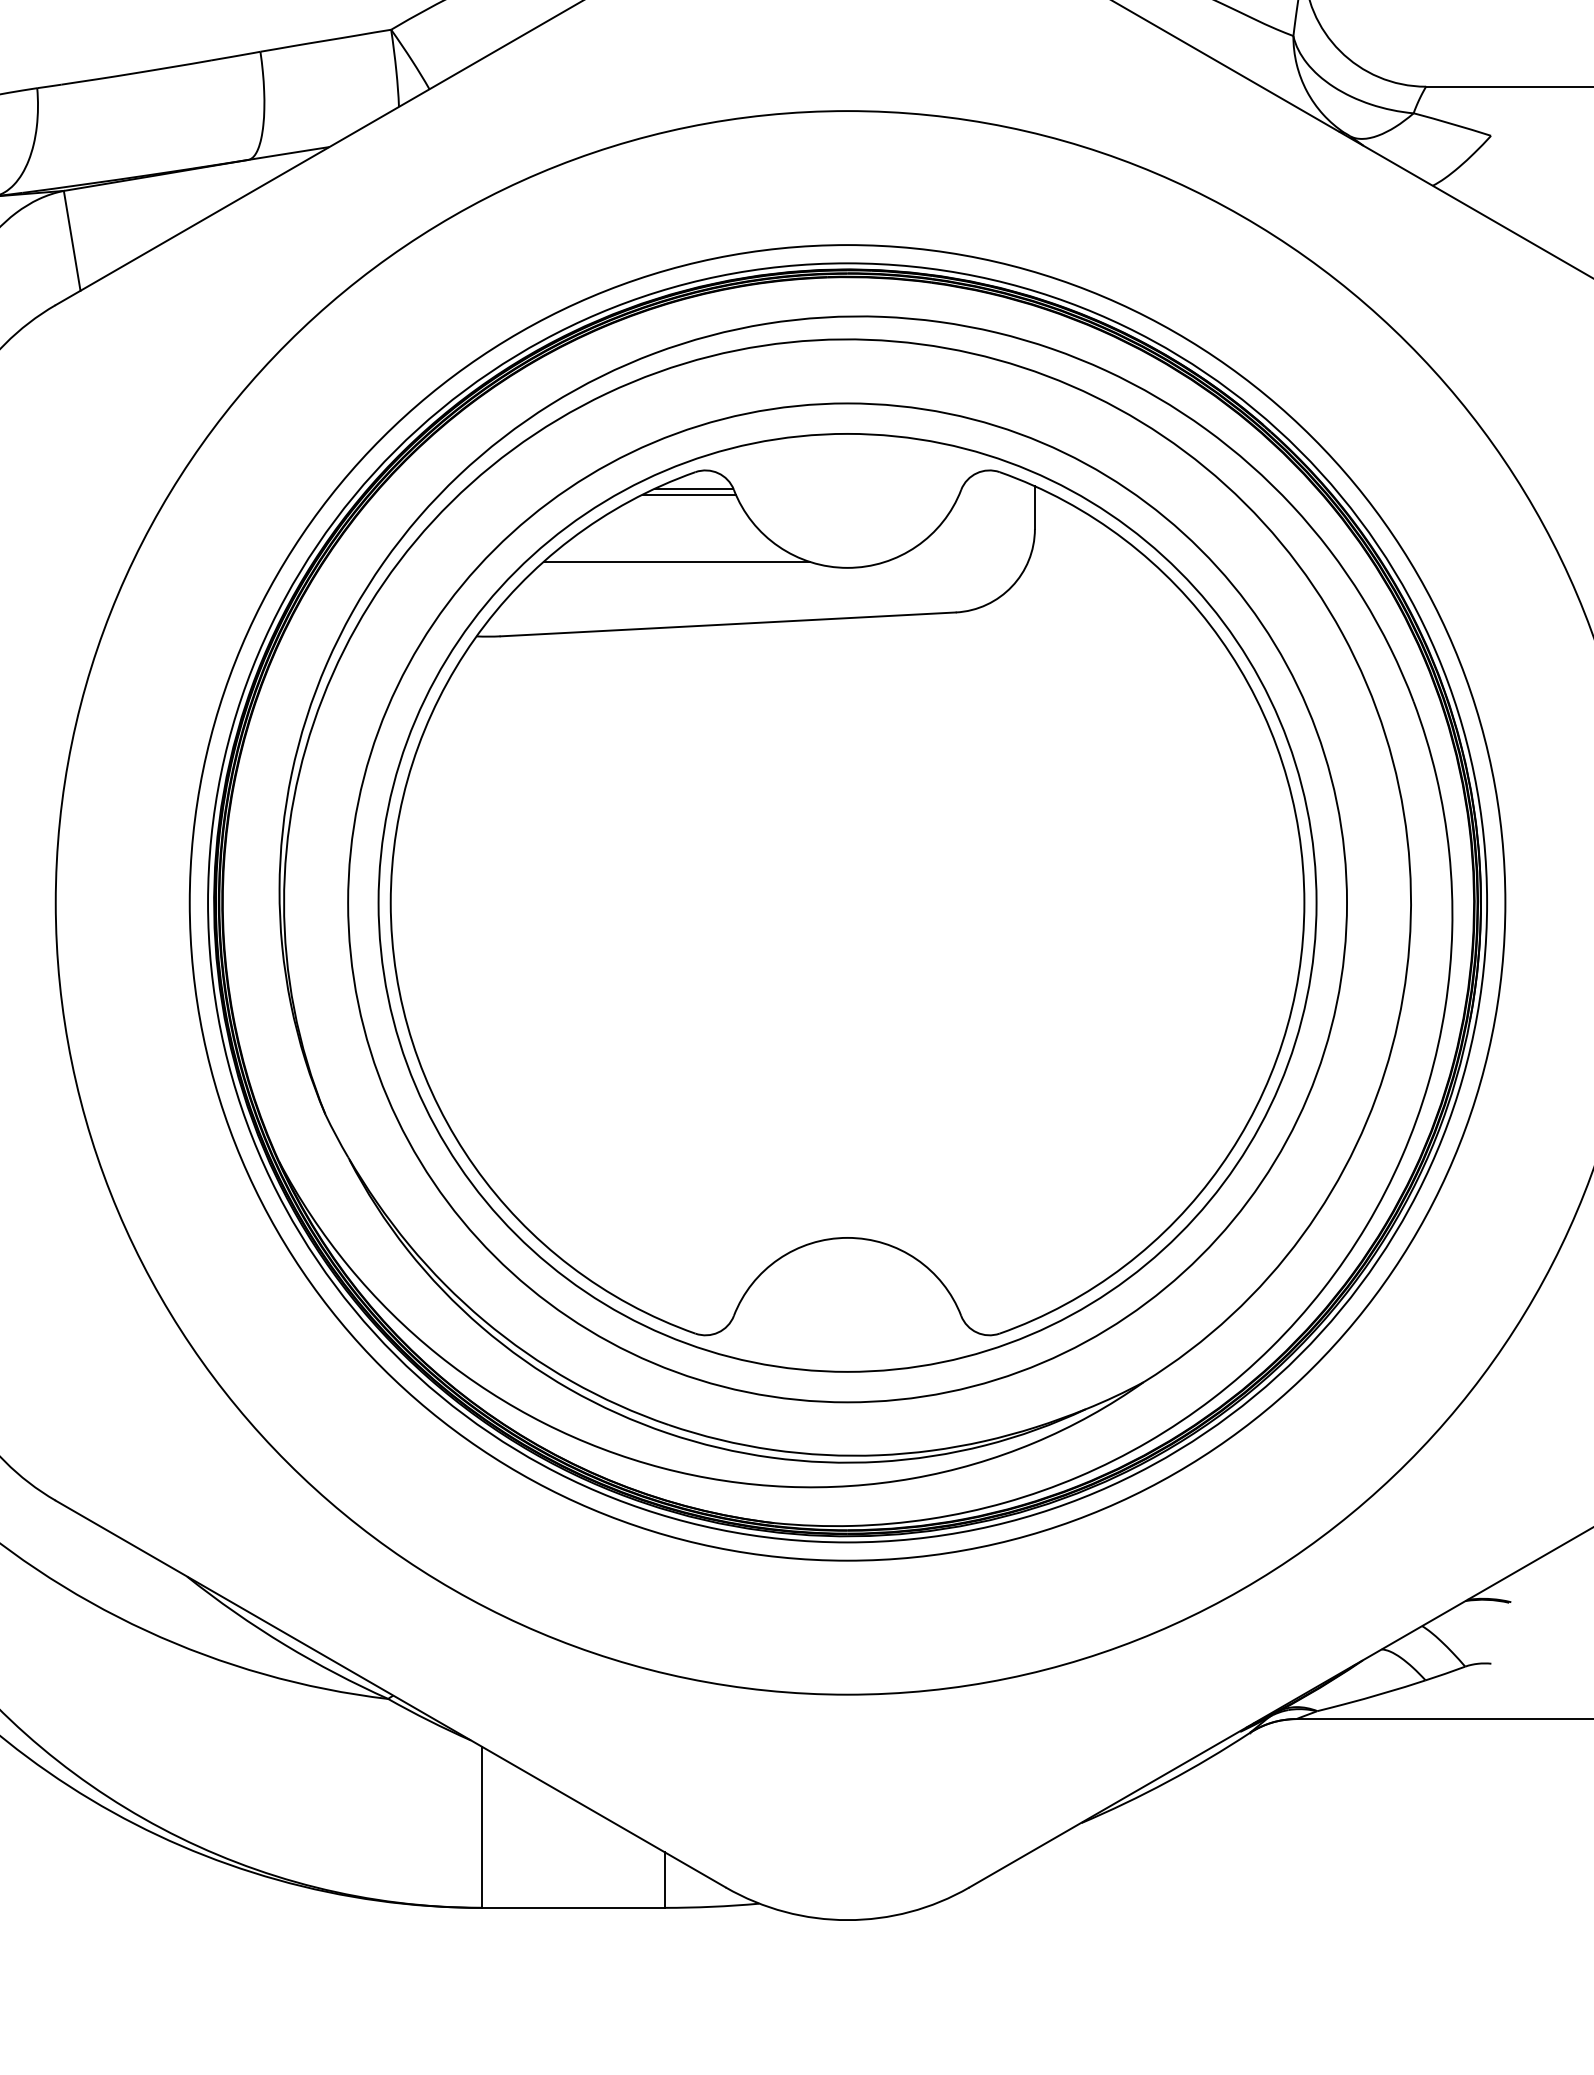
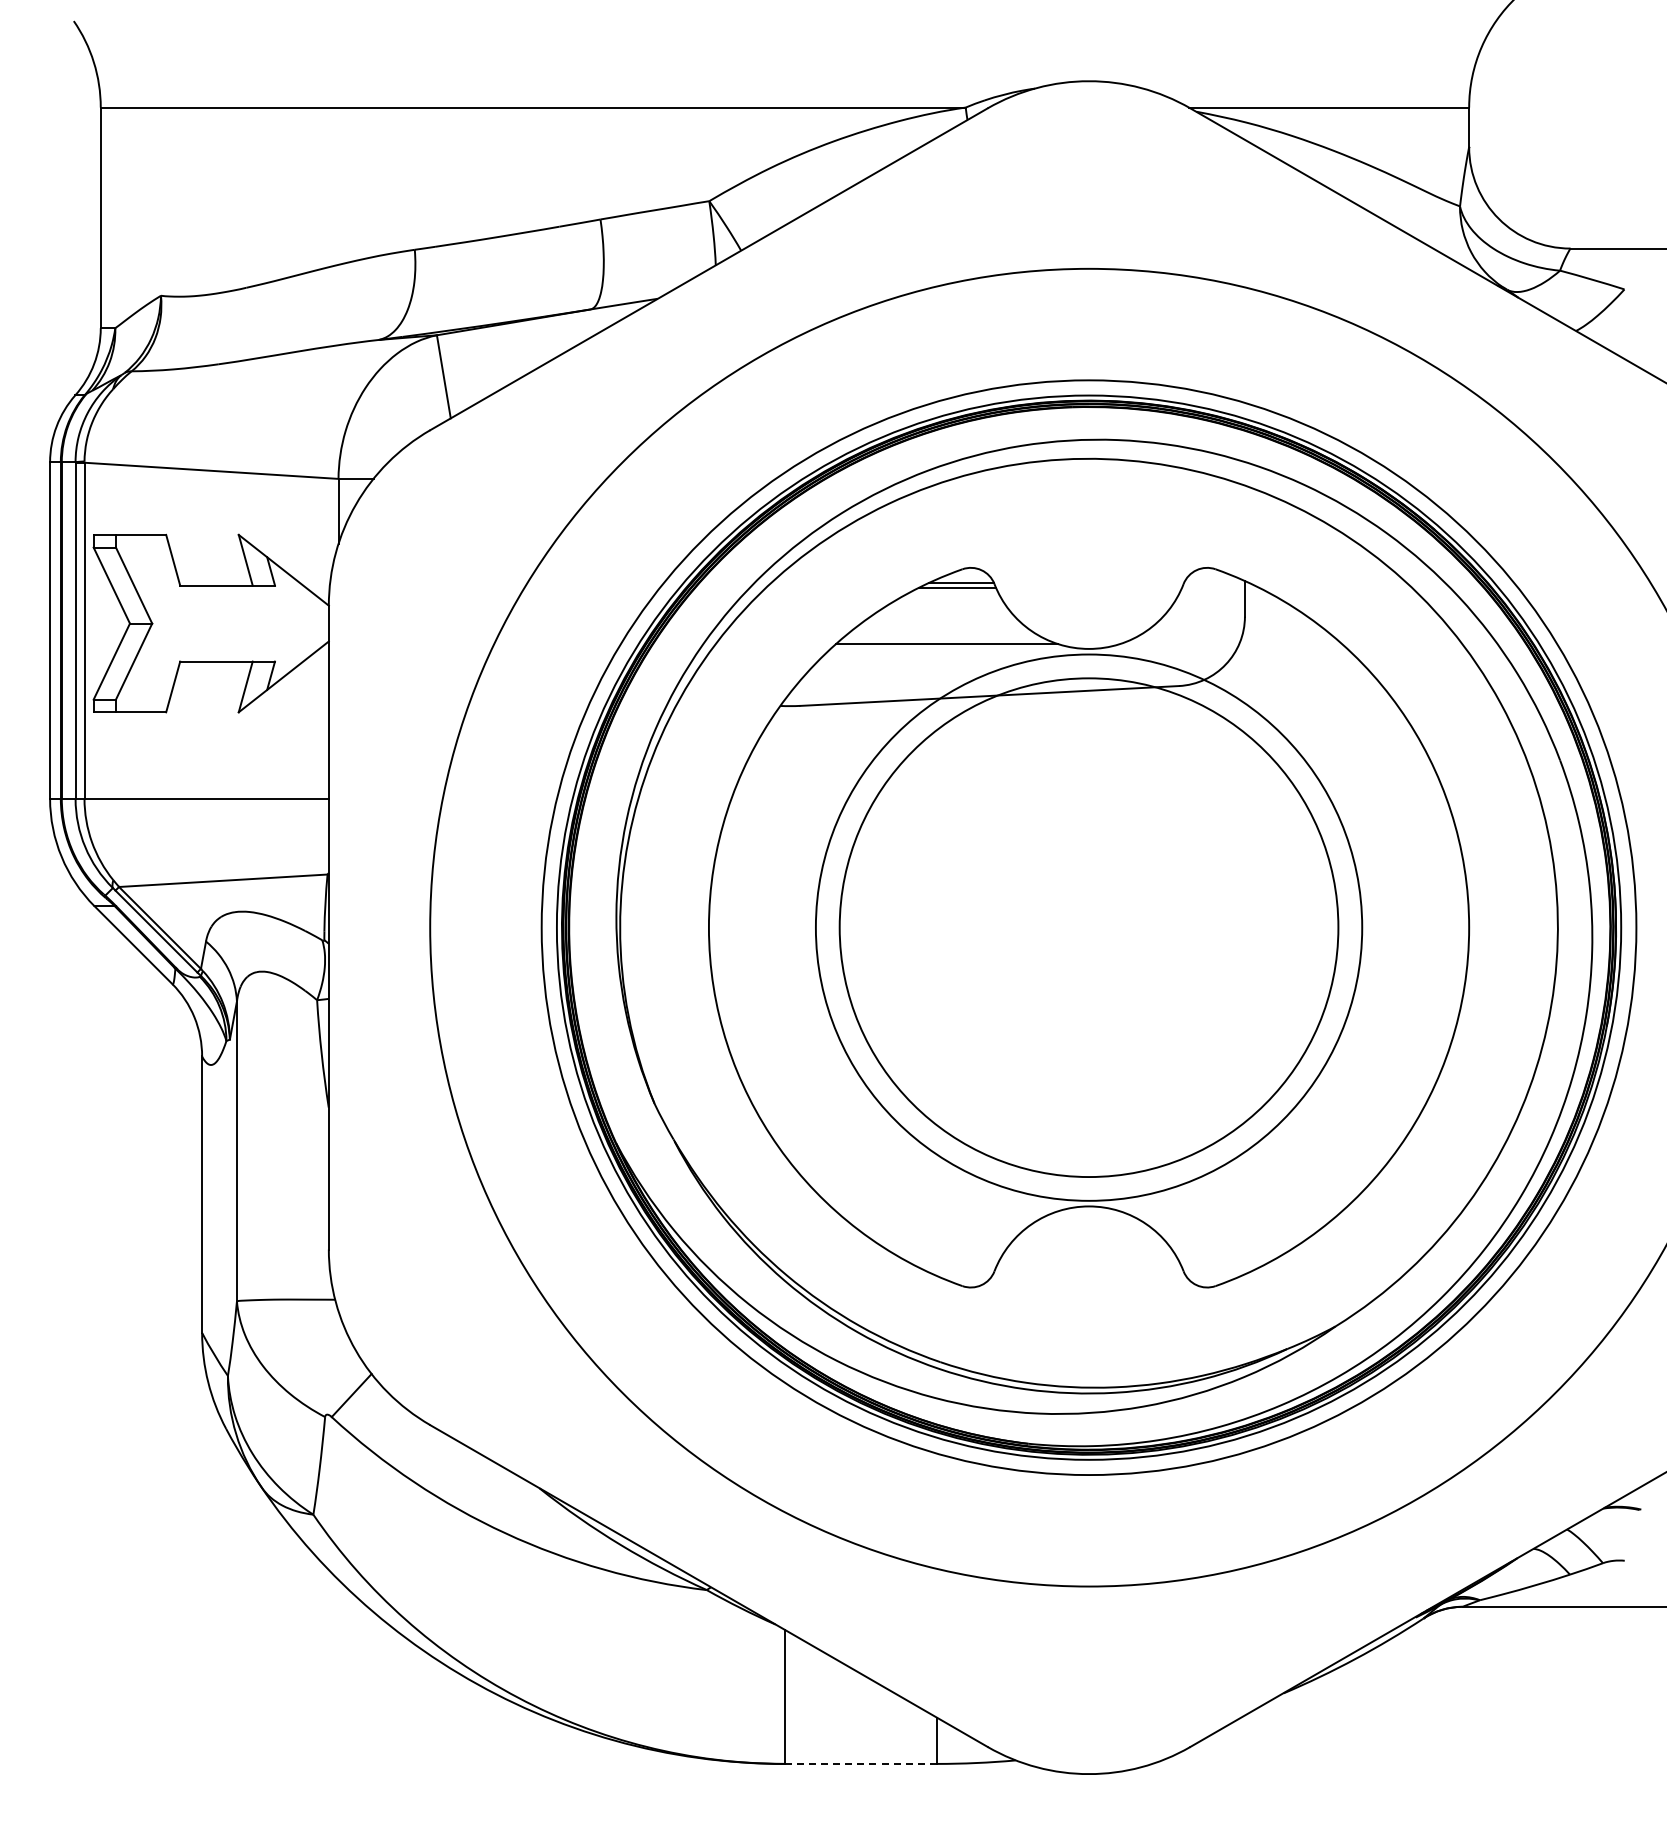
circle: (846, 902) -> (1088, 927), size x0.6
circle: (846, 902) -> (1088, 927), size x0.7
line: (574, 1907) -> (861, 1763), solid -> dashed

